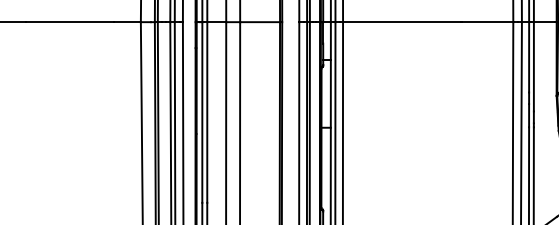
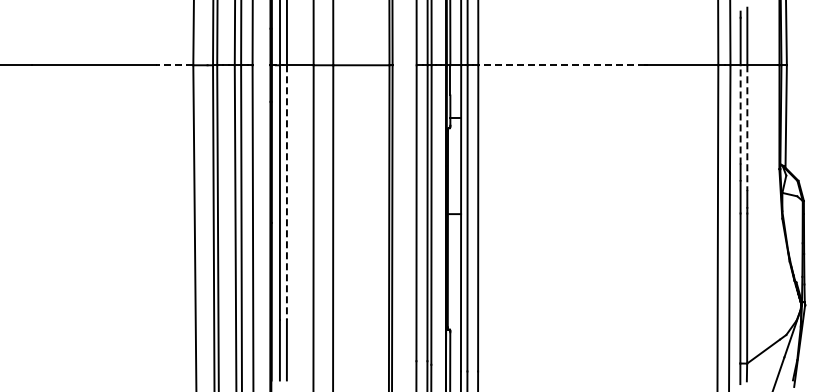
line: (127, 22) -> (174, 65), solid -> dashed
line: (402, 22) -> (561, 65), solid -> dashed
line: (529, 57) -> (740, 114), solid -> dashed
line: (534, 67) -> (747, 128), solid -> dashed
line: (206, 113) -> (286, 193), solid -> dashed

